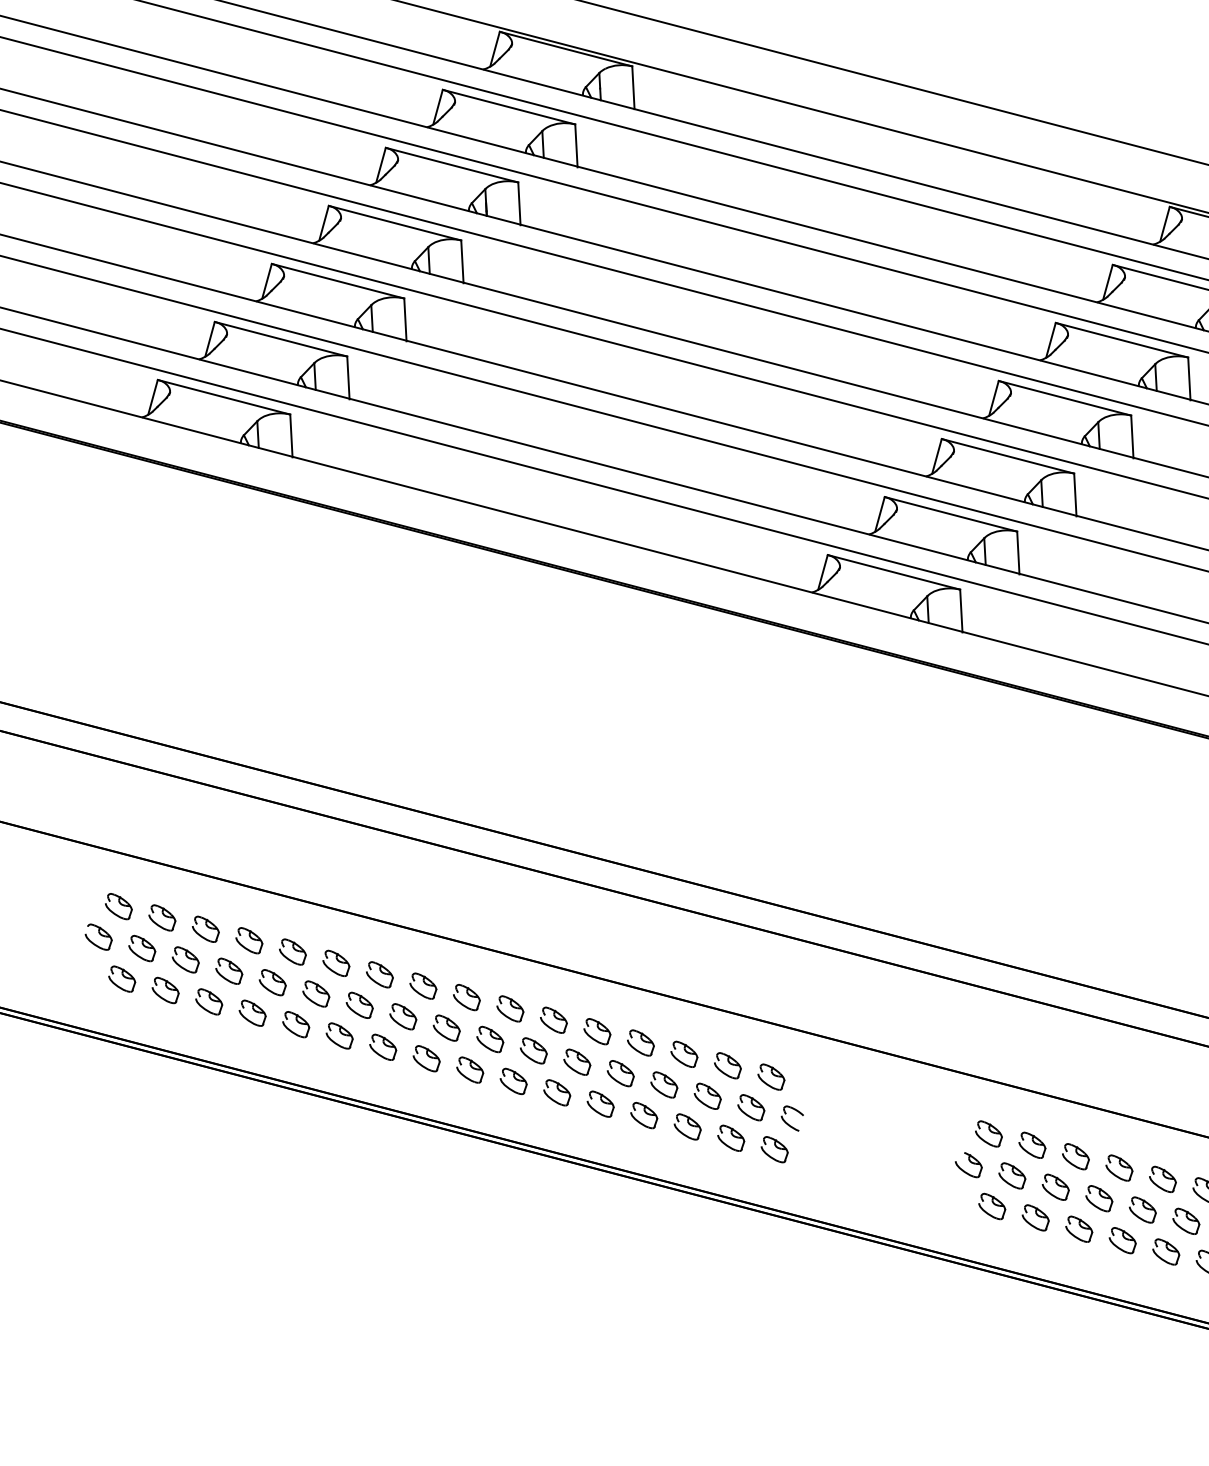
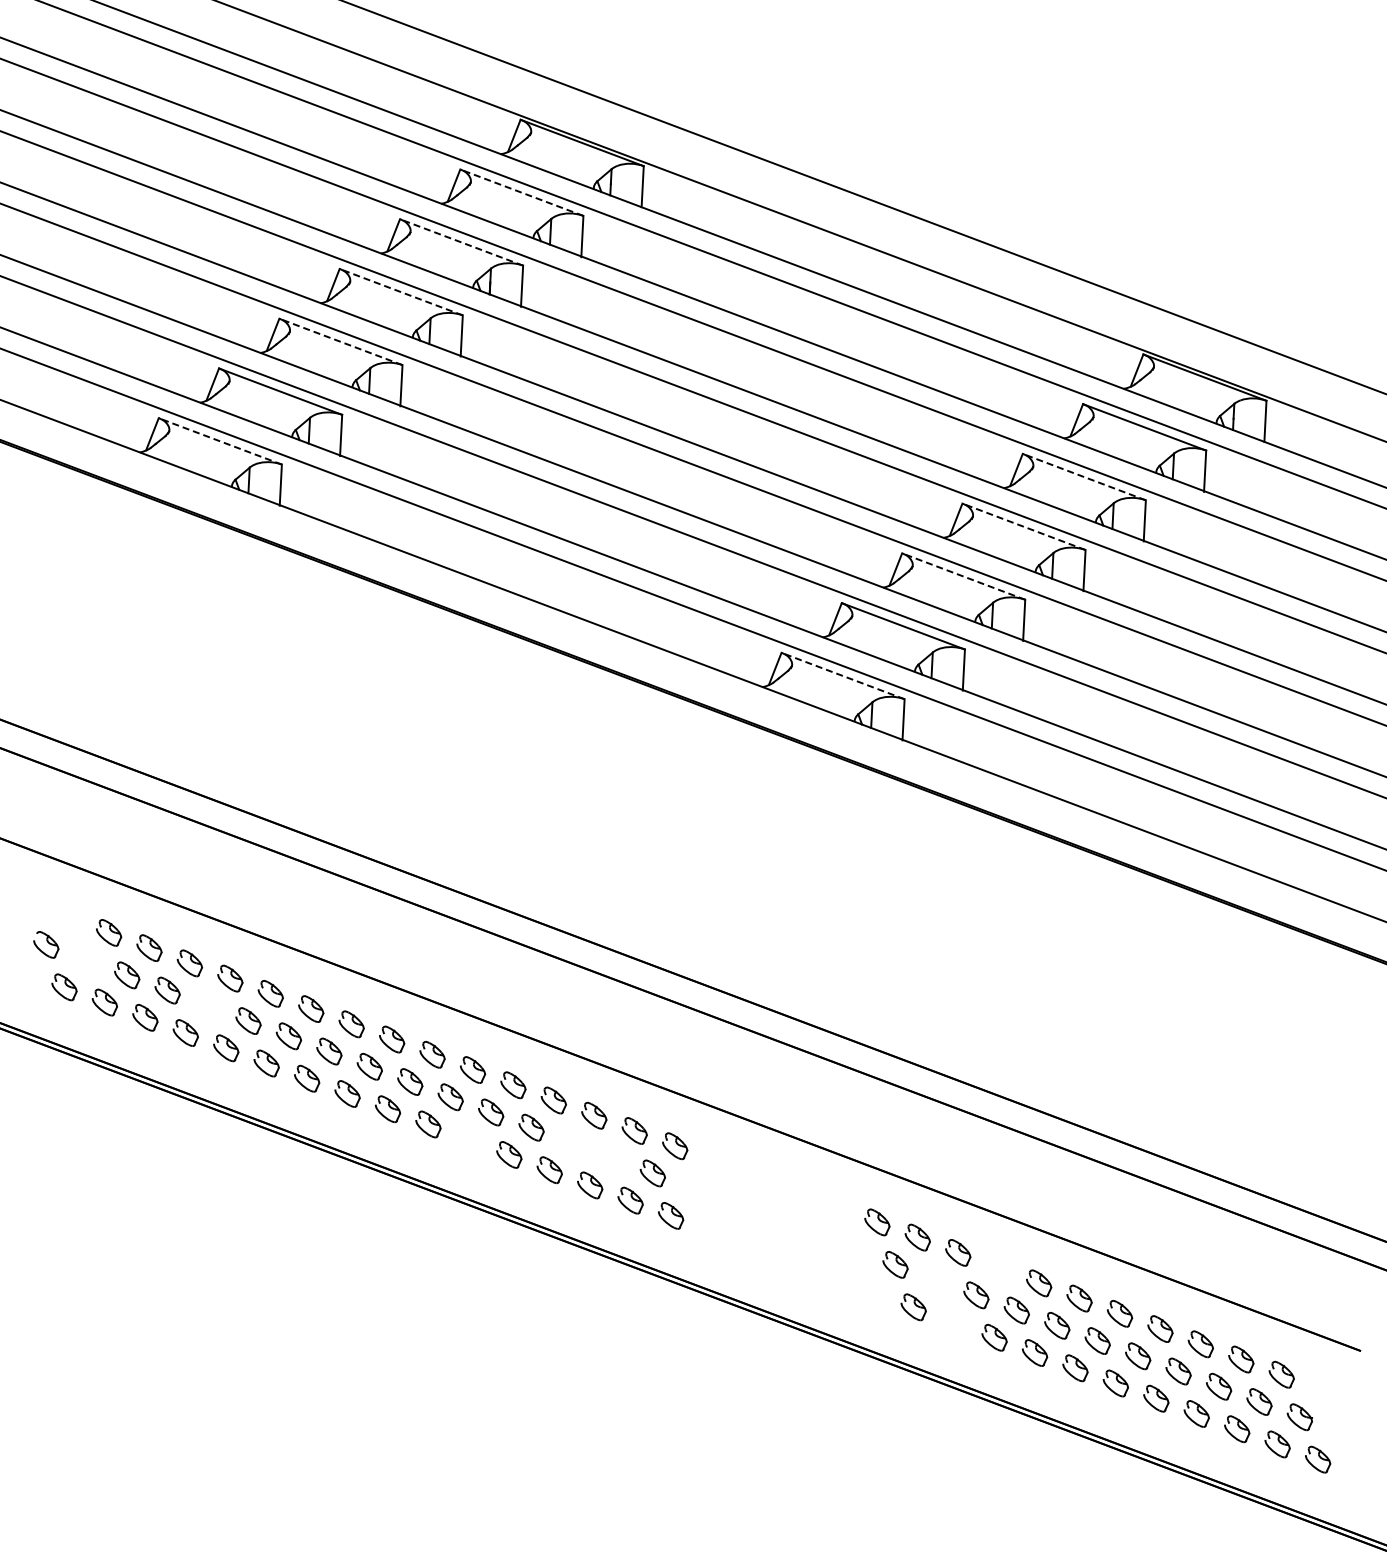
line: (508, 106) -> (521, 192), solid -> dashed
line: (451, 165) -> (461, 242), solid -> dashed
line: (395, 223) -> (401, 292), solid -> dashed
line: (337, 280) -> (340, 341), solid -> dashed
line: (1122, 340) -> (1084, 477), solid -> dashed
line: (224, 397) -> (220, 441), solid -> dashed
line: (1065, 397) -> (1024, 526), solid -> dashed
line: (1007, 456) -> (963, 576), solid -> dashed
line: (894, 572) -> (843, 676), solid -> dashed
part: (118, 906) -> (68, 917), removed
part: (141, 947) -> (86, 959), removed
part: (273, 982) -> (208, 1005), removed
part: (664, 1084) -> (572, 1142), removed
part: (556, 1092) -> (468, 1139), removed
part: (707, 1096) -> (612, 1158), removed
part: (788, 1122) -> (686, 1191), removed
part: (969, 1165) -> (855, 1250), removed
part: (1119, 1167) -> (998, 1267), removed
part: (1055, 1186) -> (935, 1279), removed
part: (992, 1205) -> (873, 1291), removed
part: (1079, 1229) -> (954, 1322), removed

